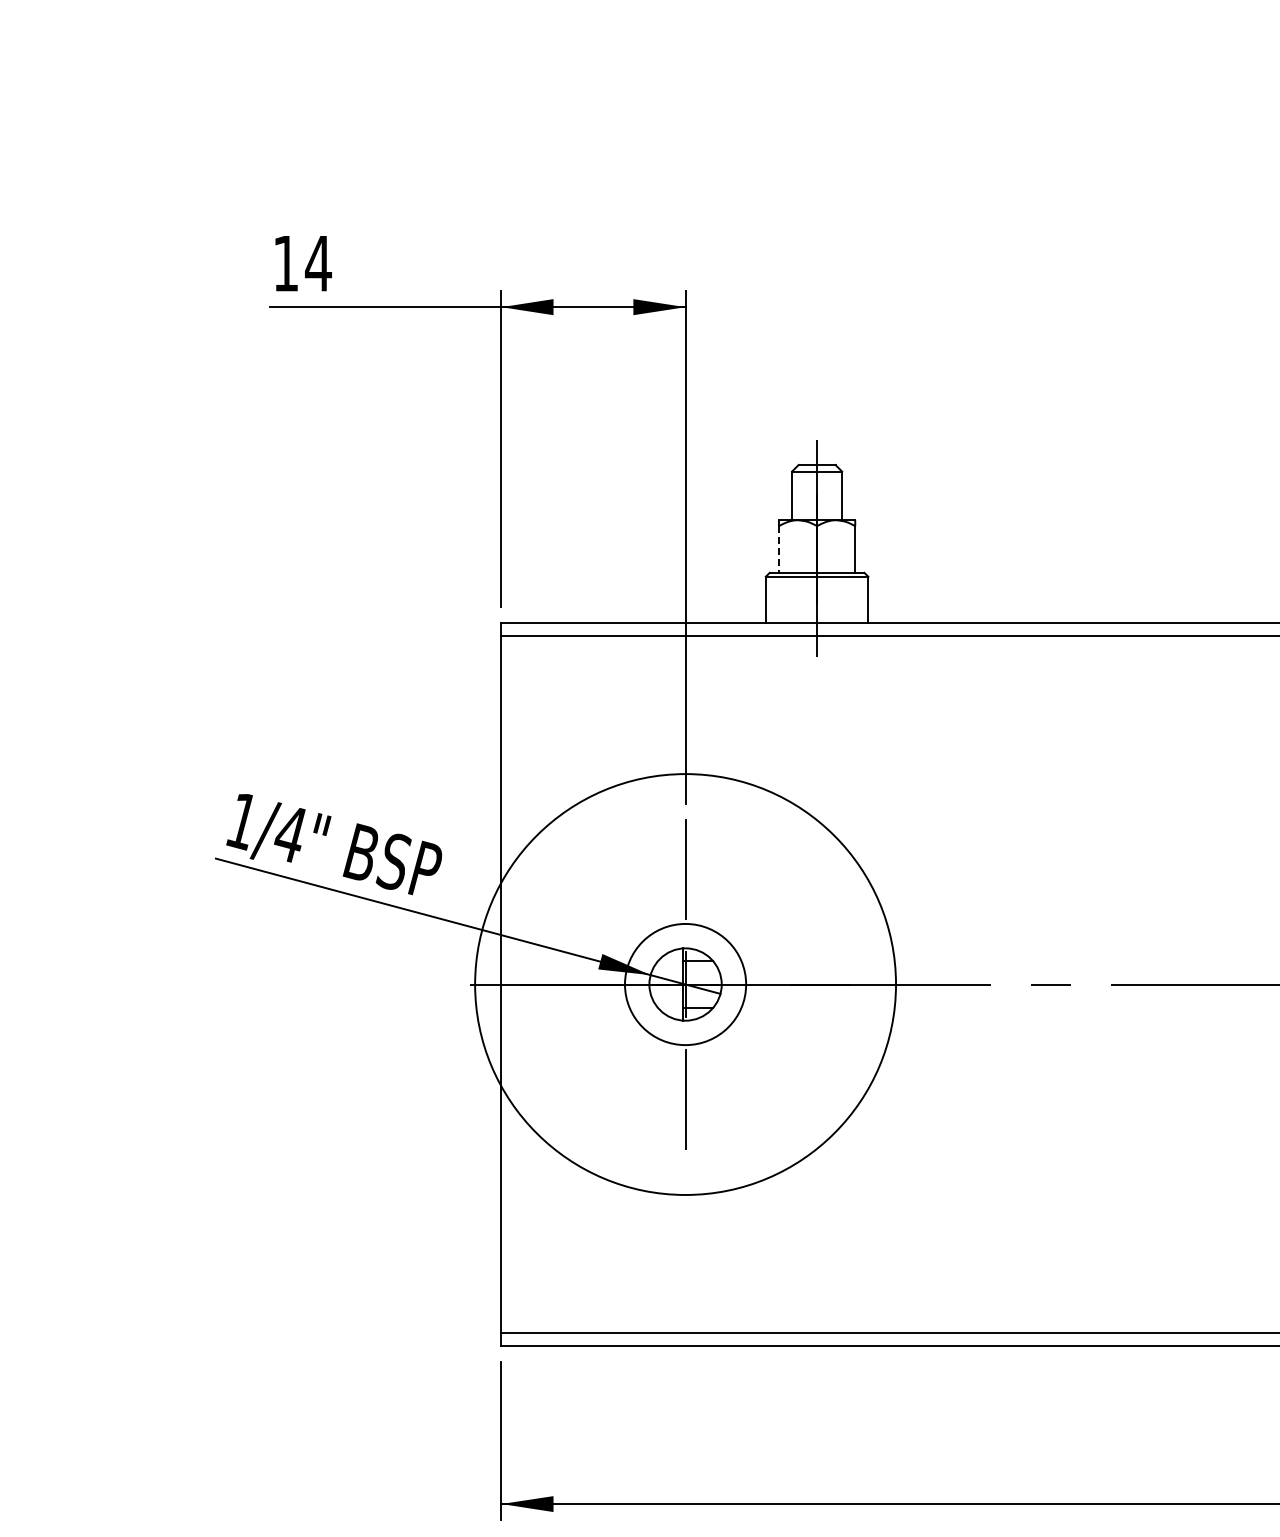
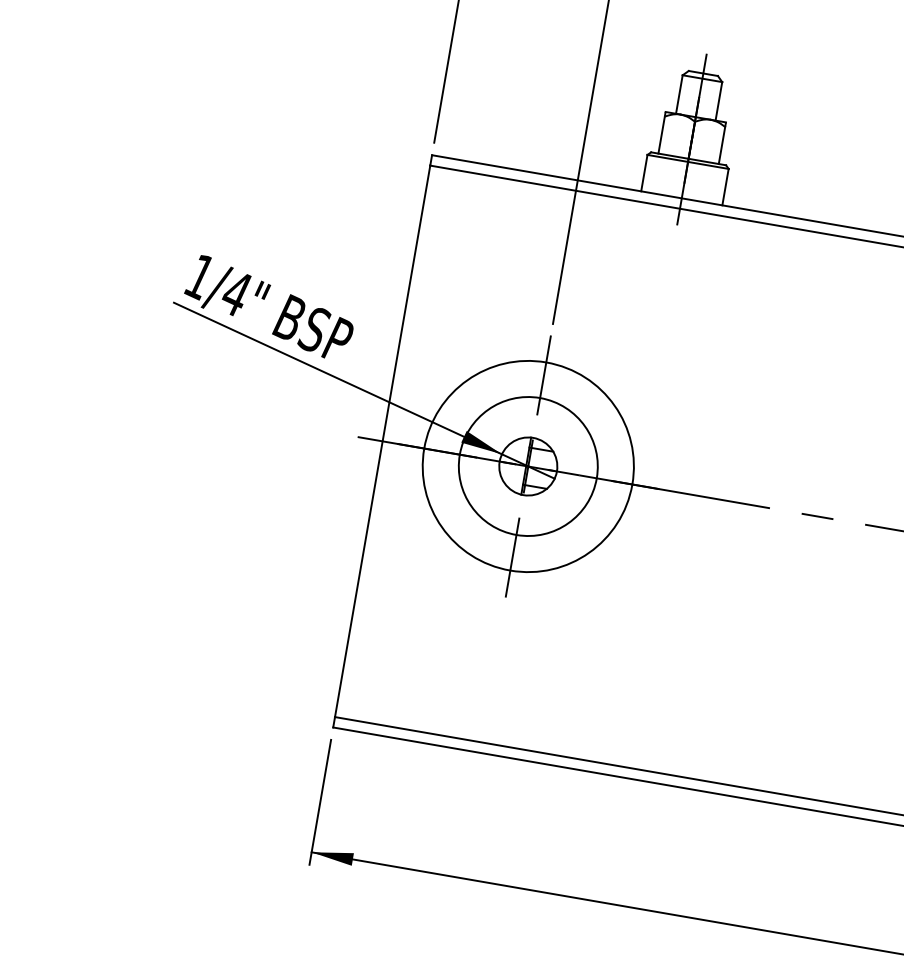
line: (778, 550) -> (661, 135), dashed -> solid
circle: (685, 984) -> (528, 466), size x0.62
circle: (685, 984) -> (528, 466), size x1.43

